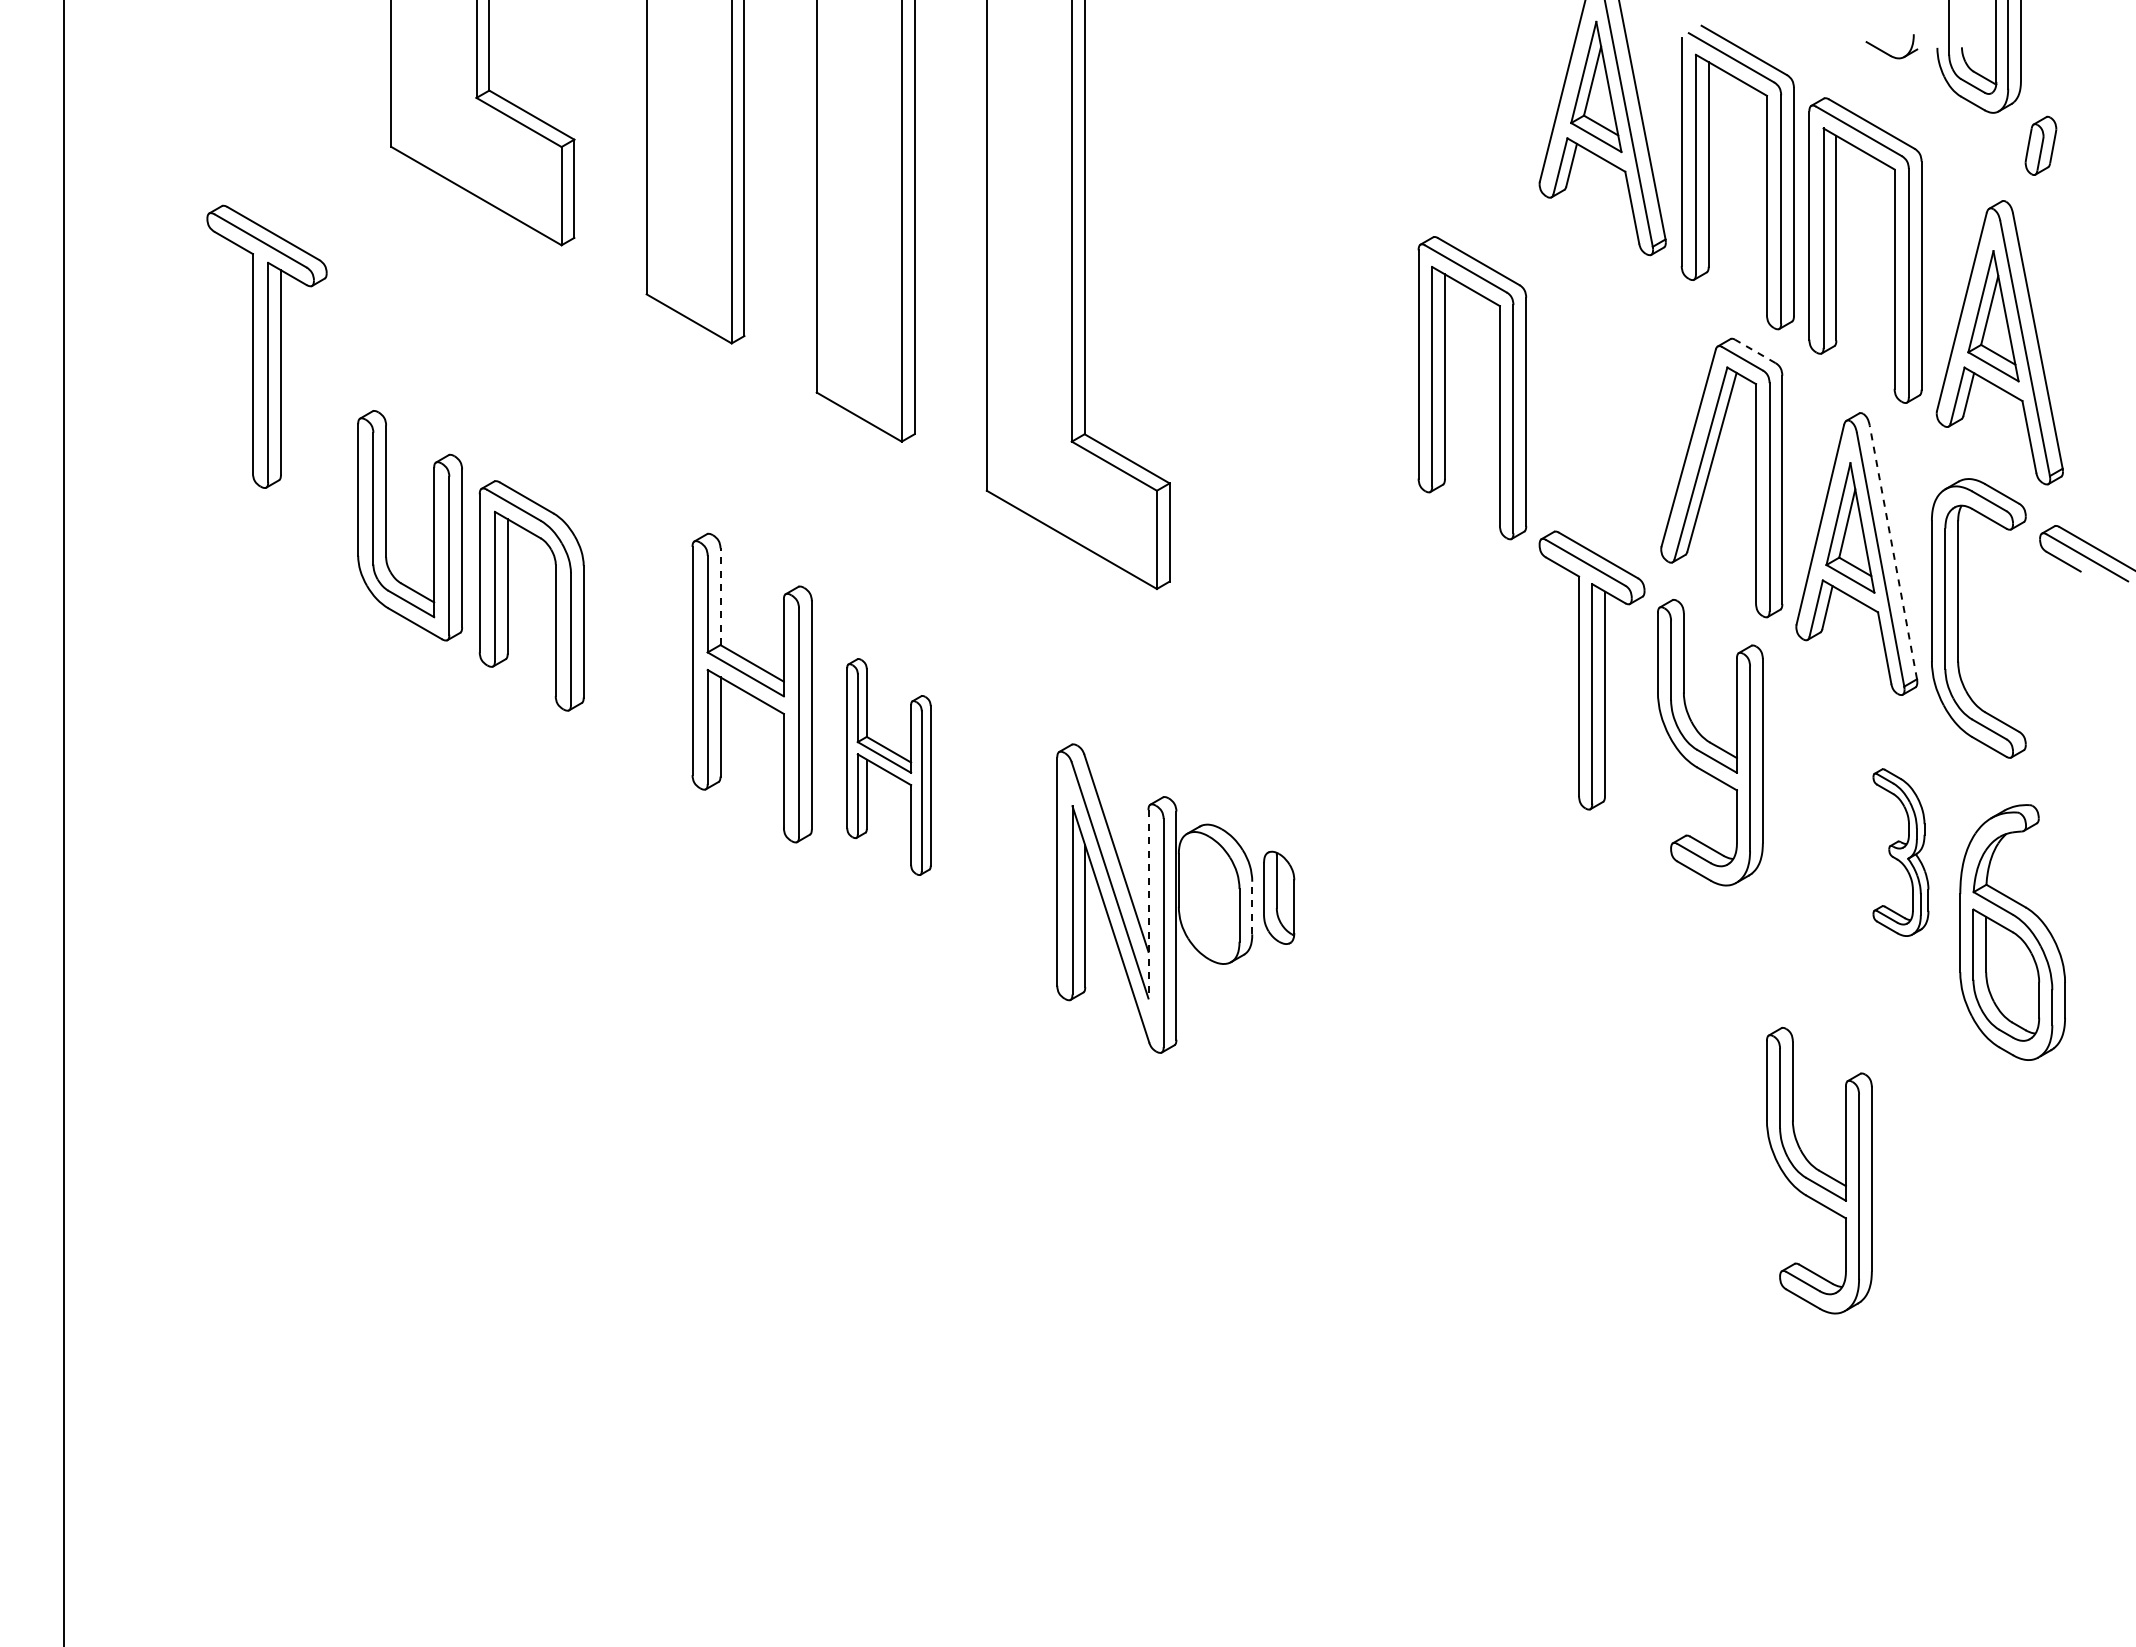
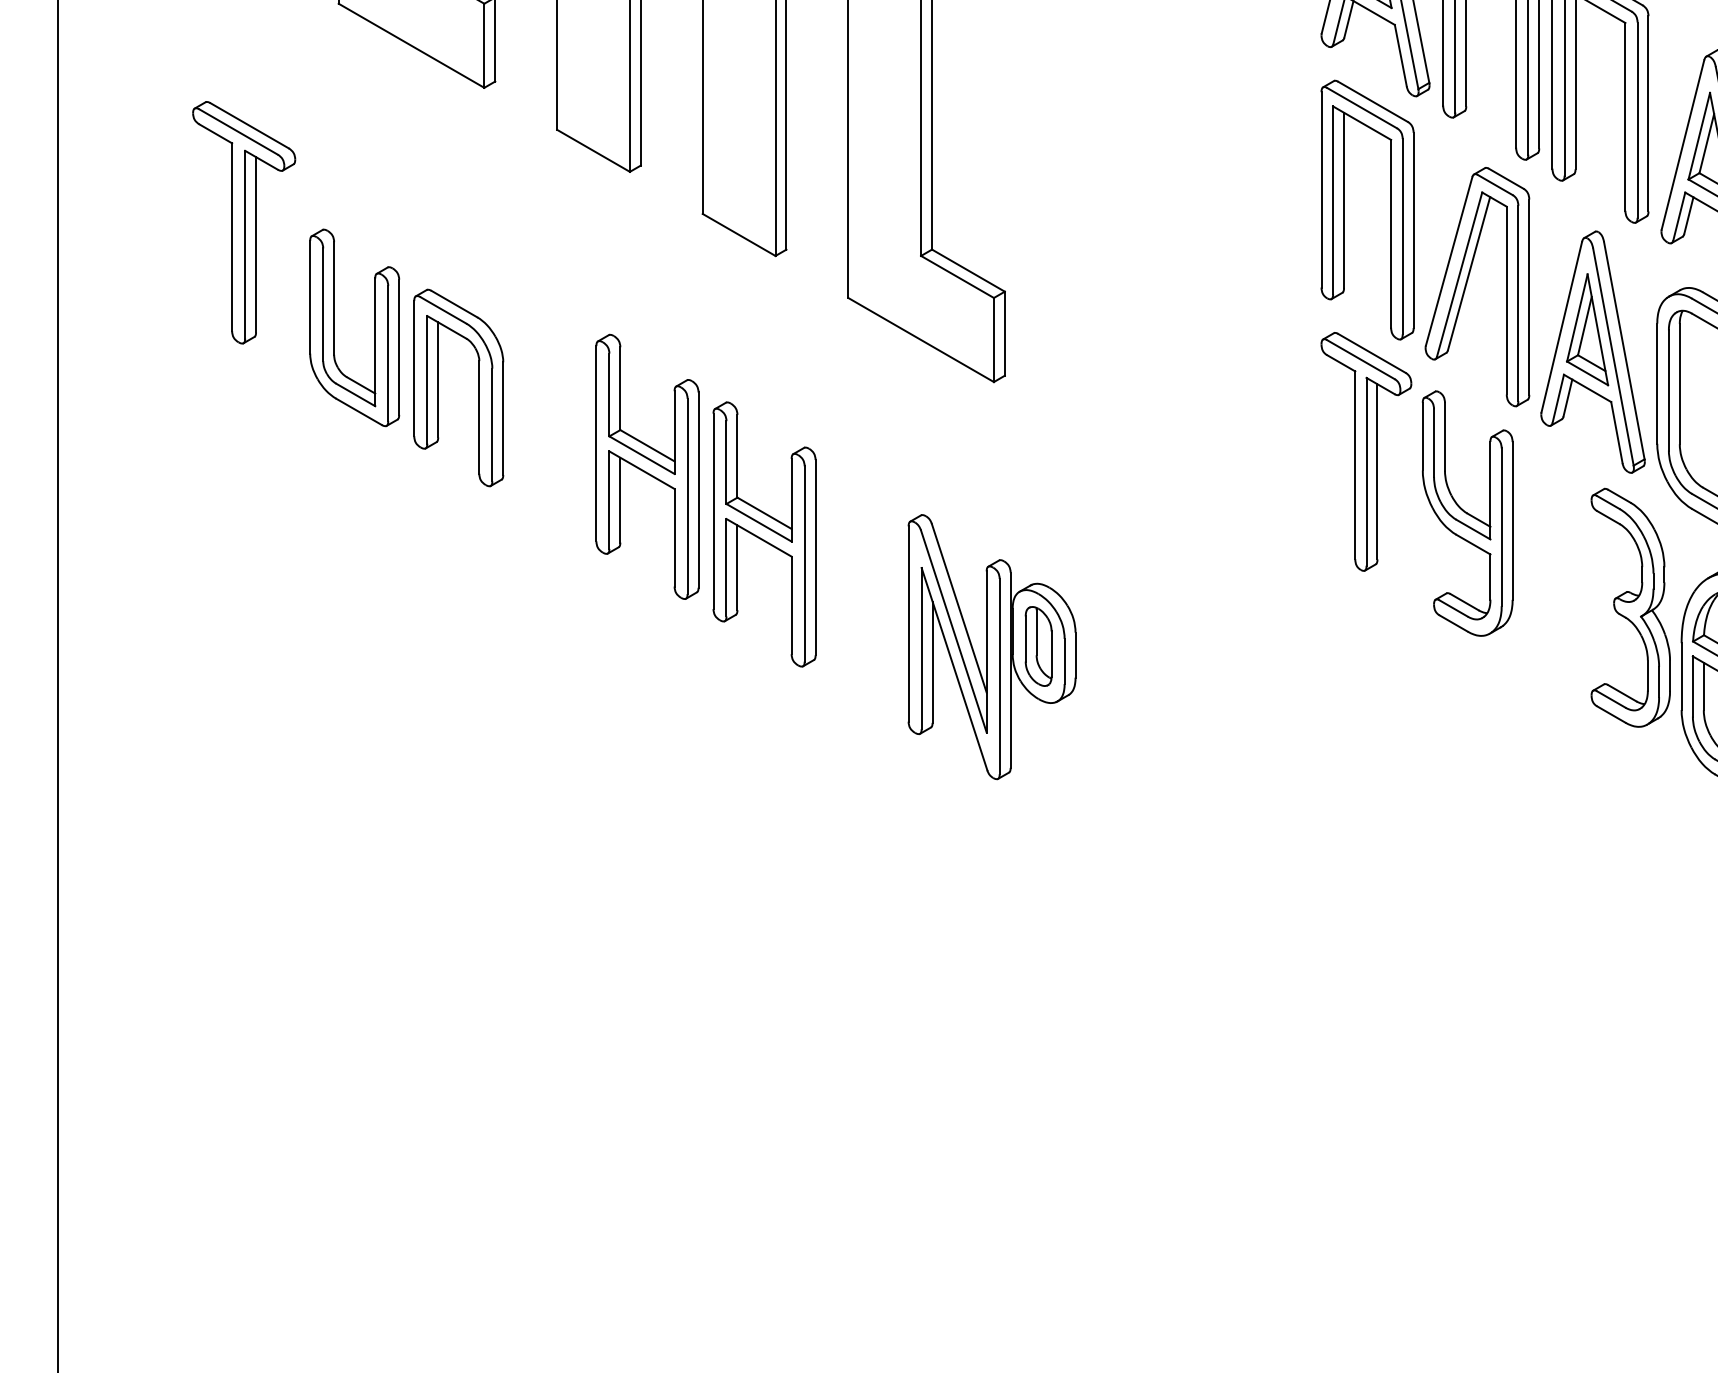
part: (266, 346) -> (243, 222), moved
line: (1754, 351) -> (1505, 178), dashed -> solid
part: (1445, 388) -> (1344, 210), moved
line: (1893, 551) -> (1624, 349), dashed -> solid
line: (720, 596) -> (620, 388), dashed -> solid
part: (888, 766) -> (764, 534), size x1.43
part: (1900, 852) -> (1630, 607), size x1.67
part: (1279, 897) -> (1038, 646), moved
line: (1148, 904) -> (986, 652), dashed -> solid
line: (1252, 907) -> (1075, 654), dashed -> solid
part: (1819, 1170) -> (1561, 879), removed

